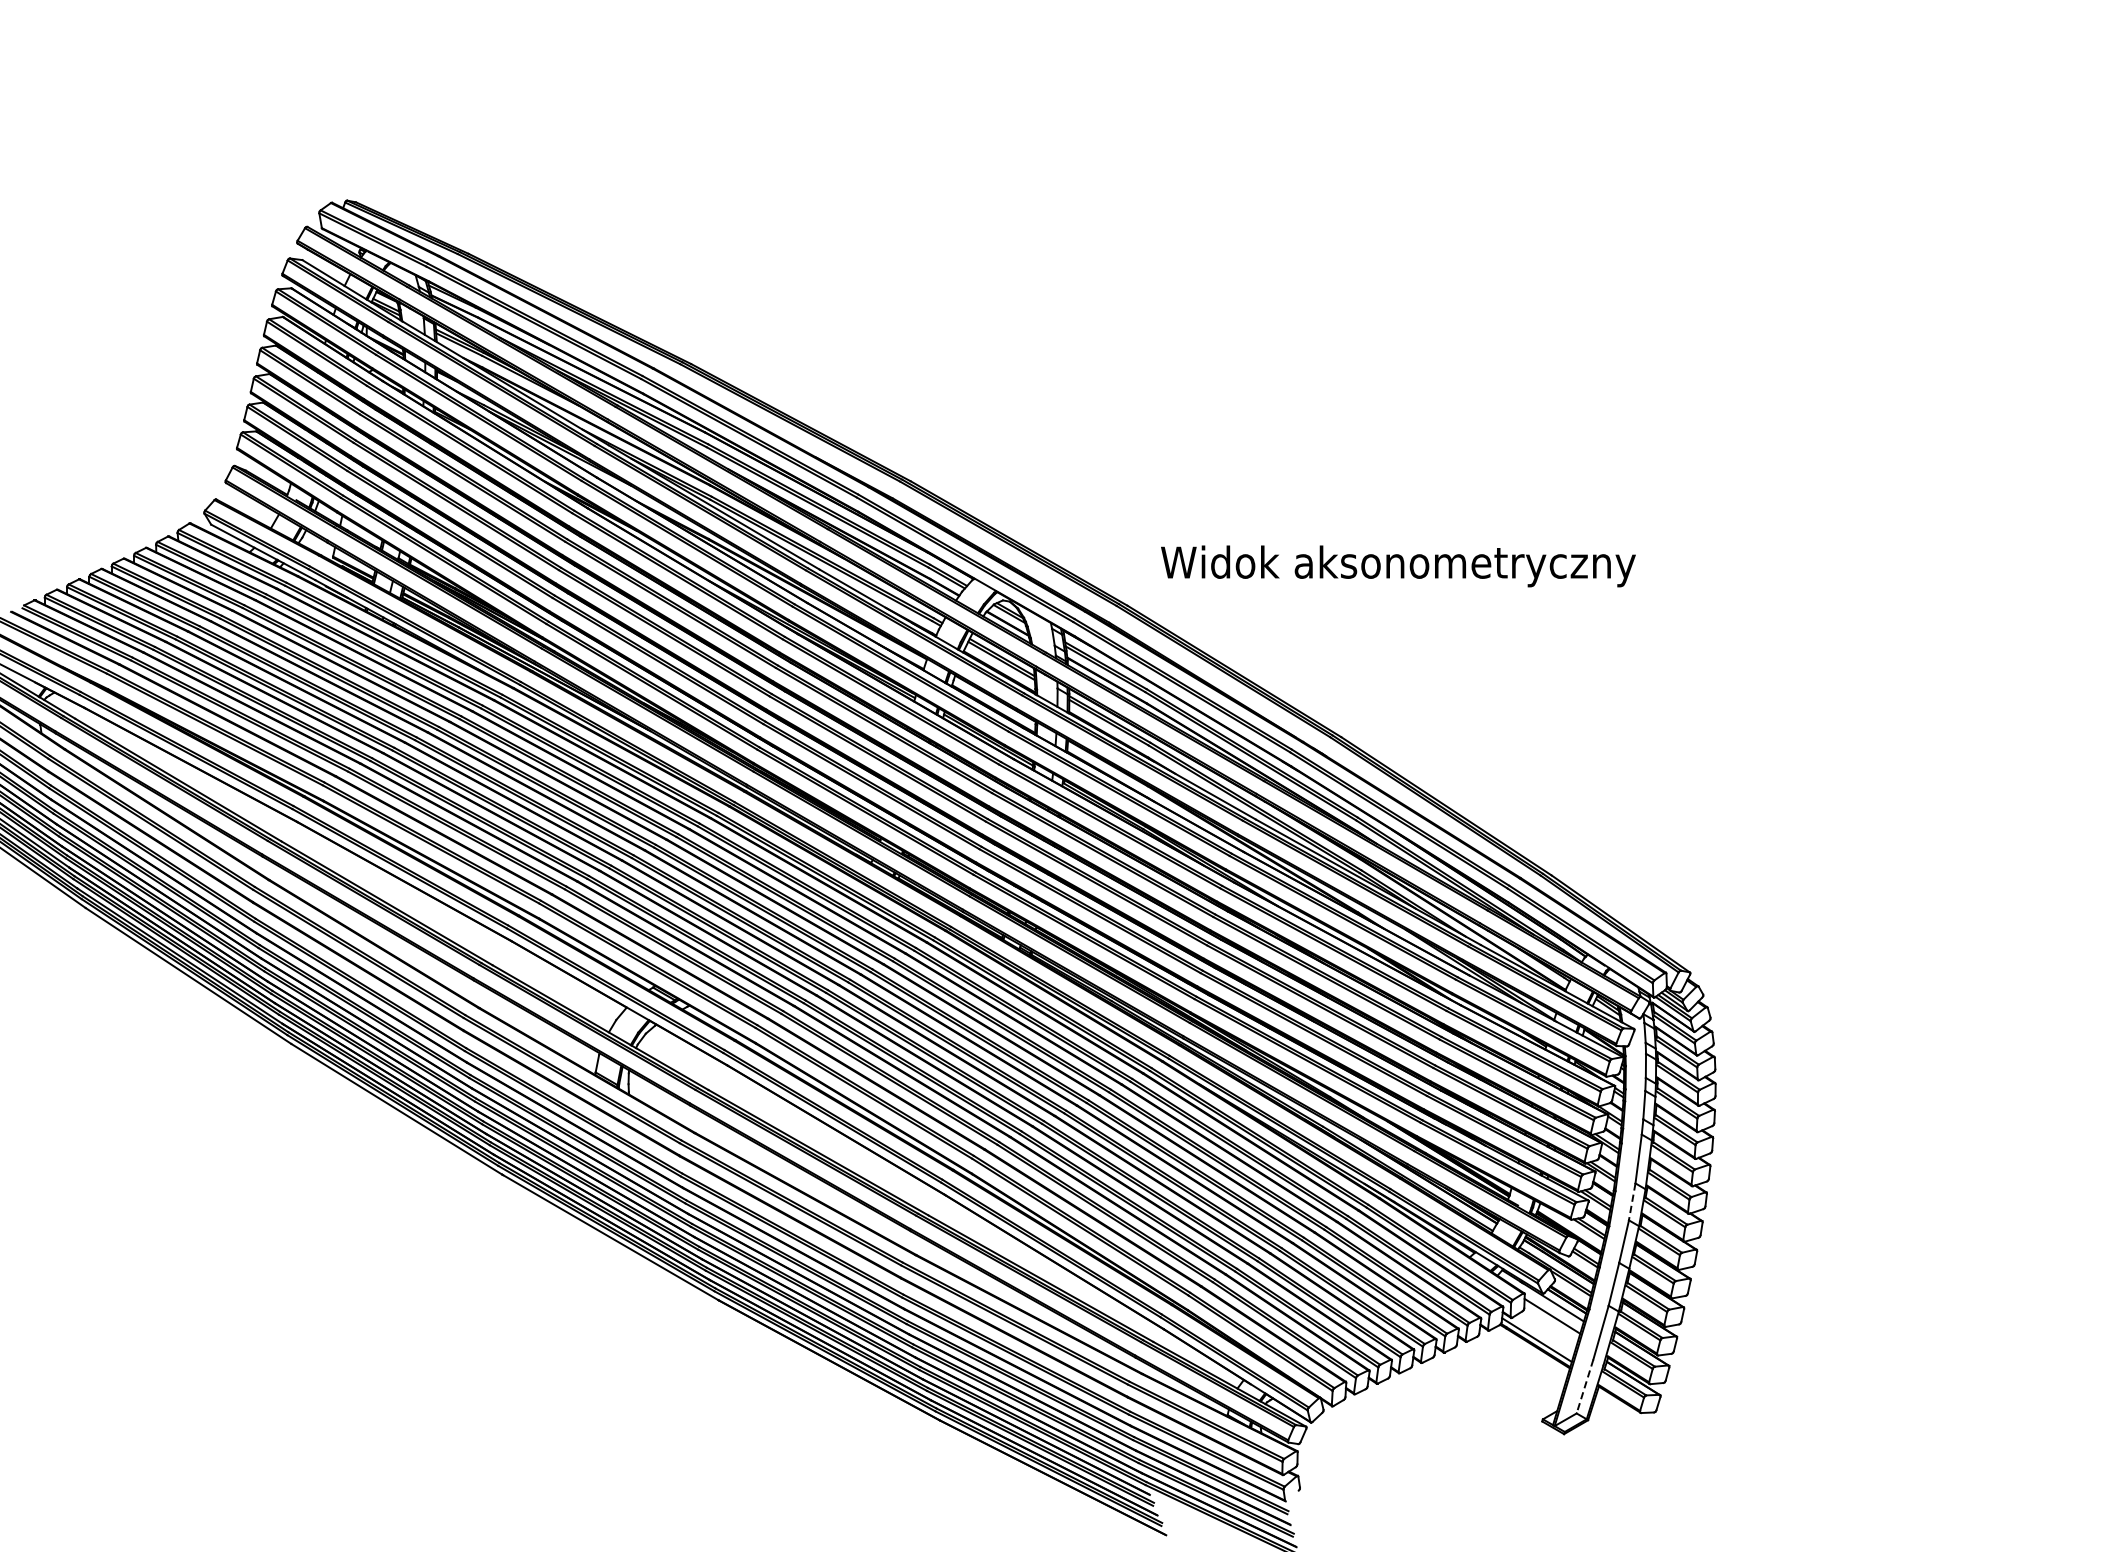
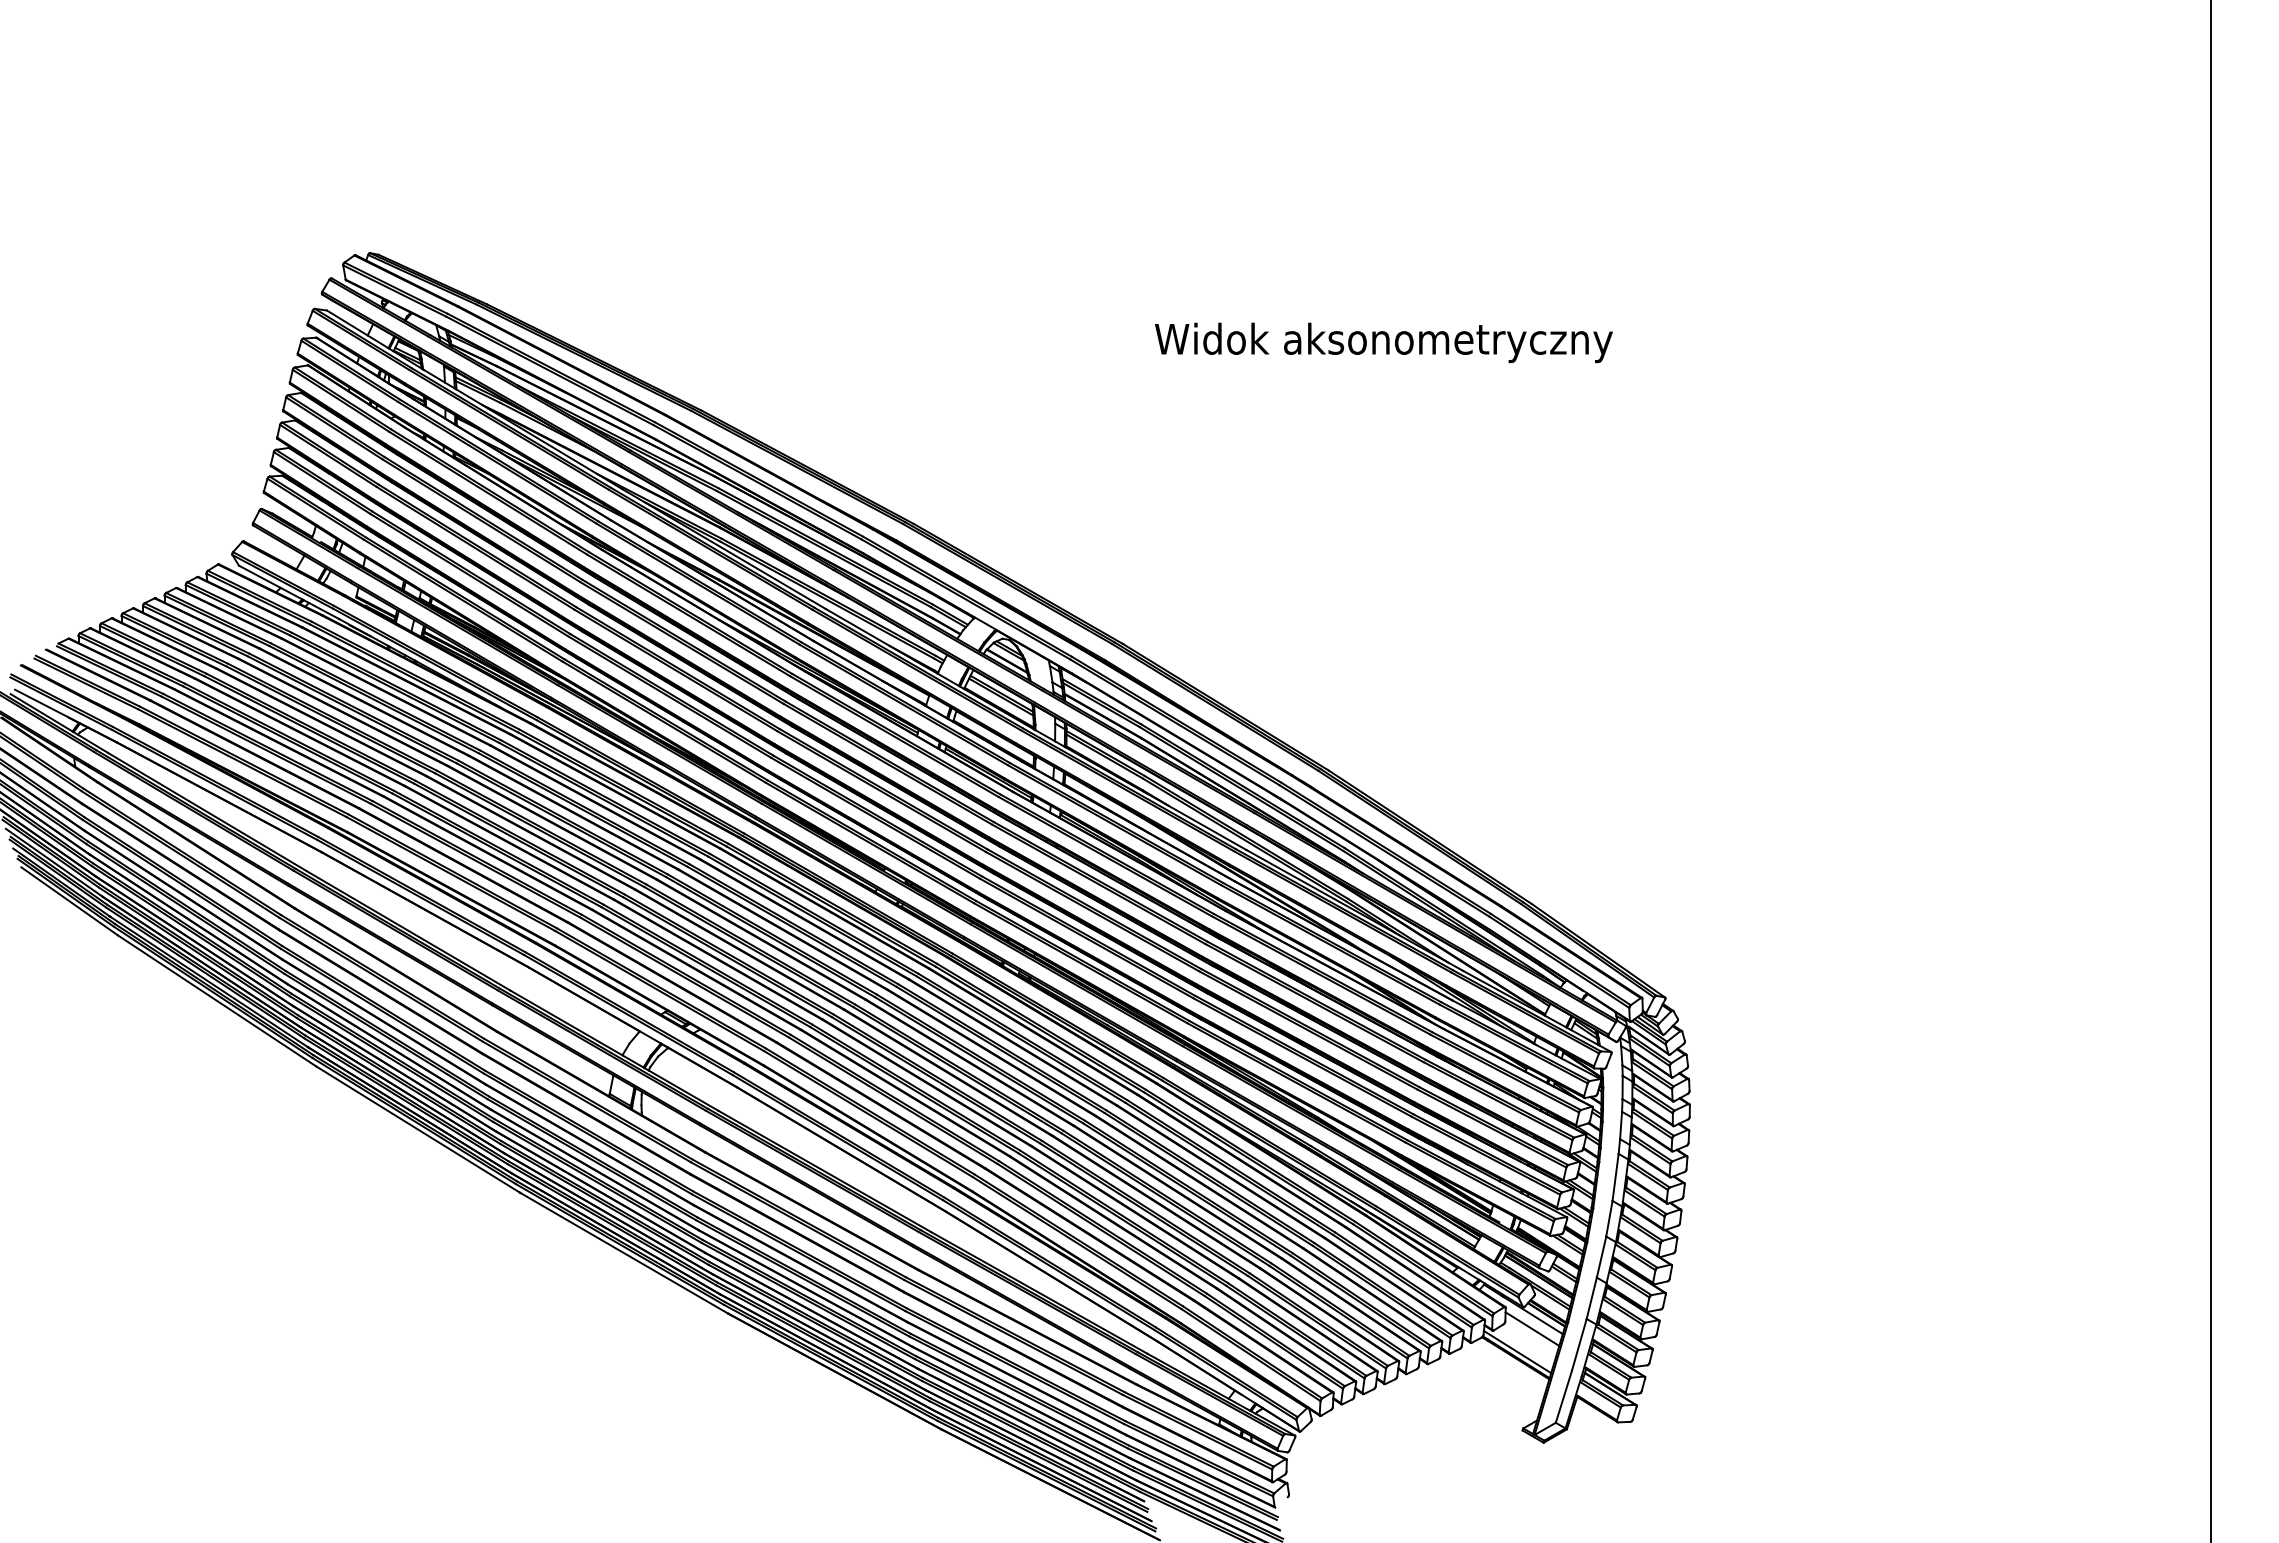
text: (1397, 565) -> (1383, 342), moved
line: (1632, 1202) -> (1609, 1219), dashed -> solid
line: (1584, 1387) -> (1563, 1397), dashed -> solid

